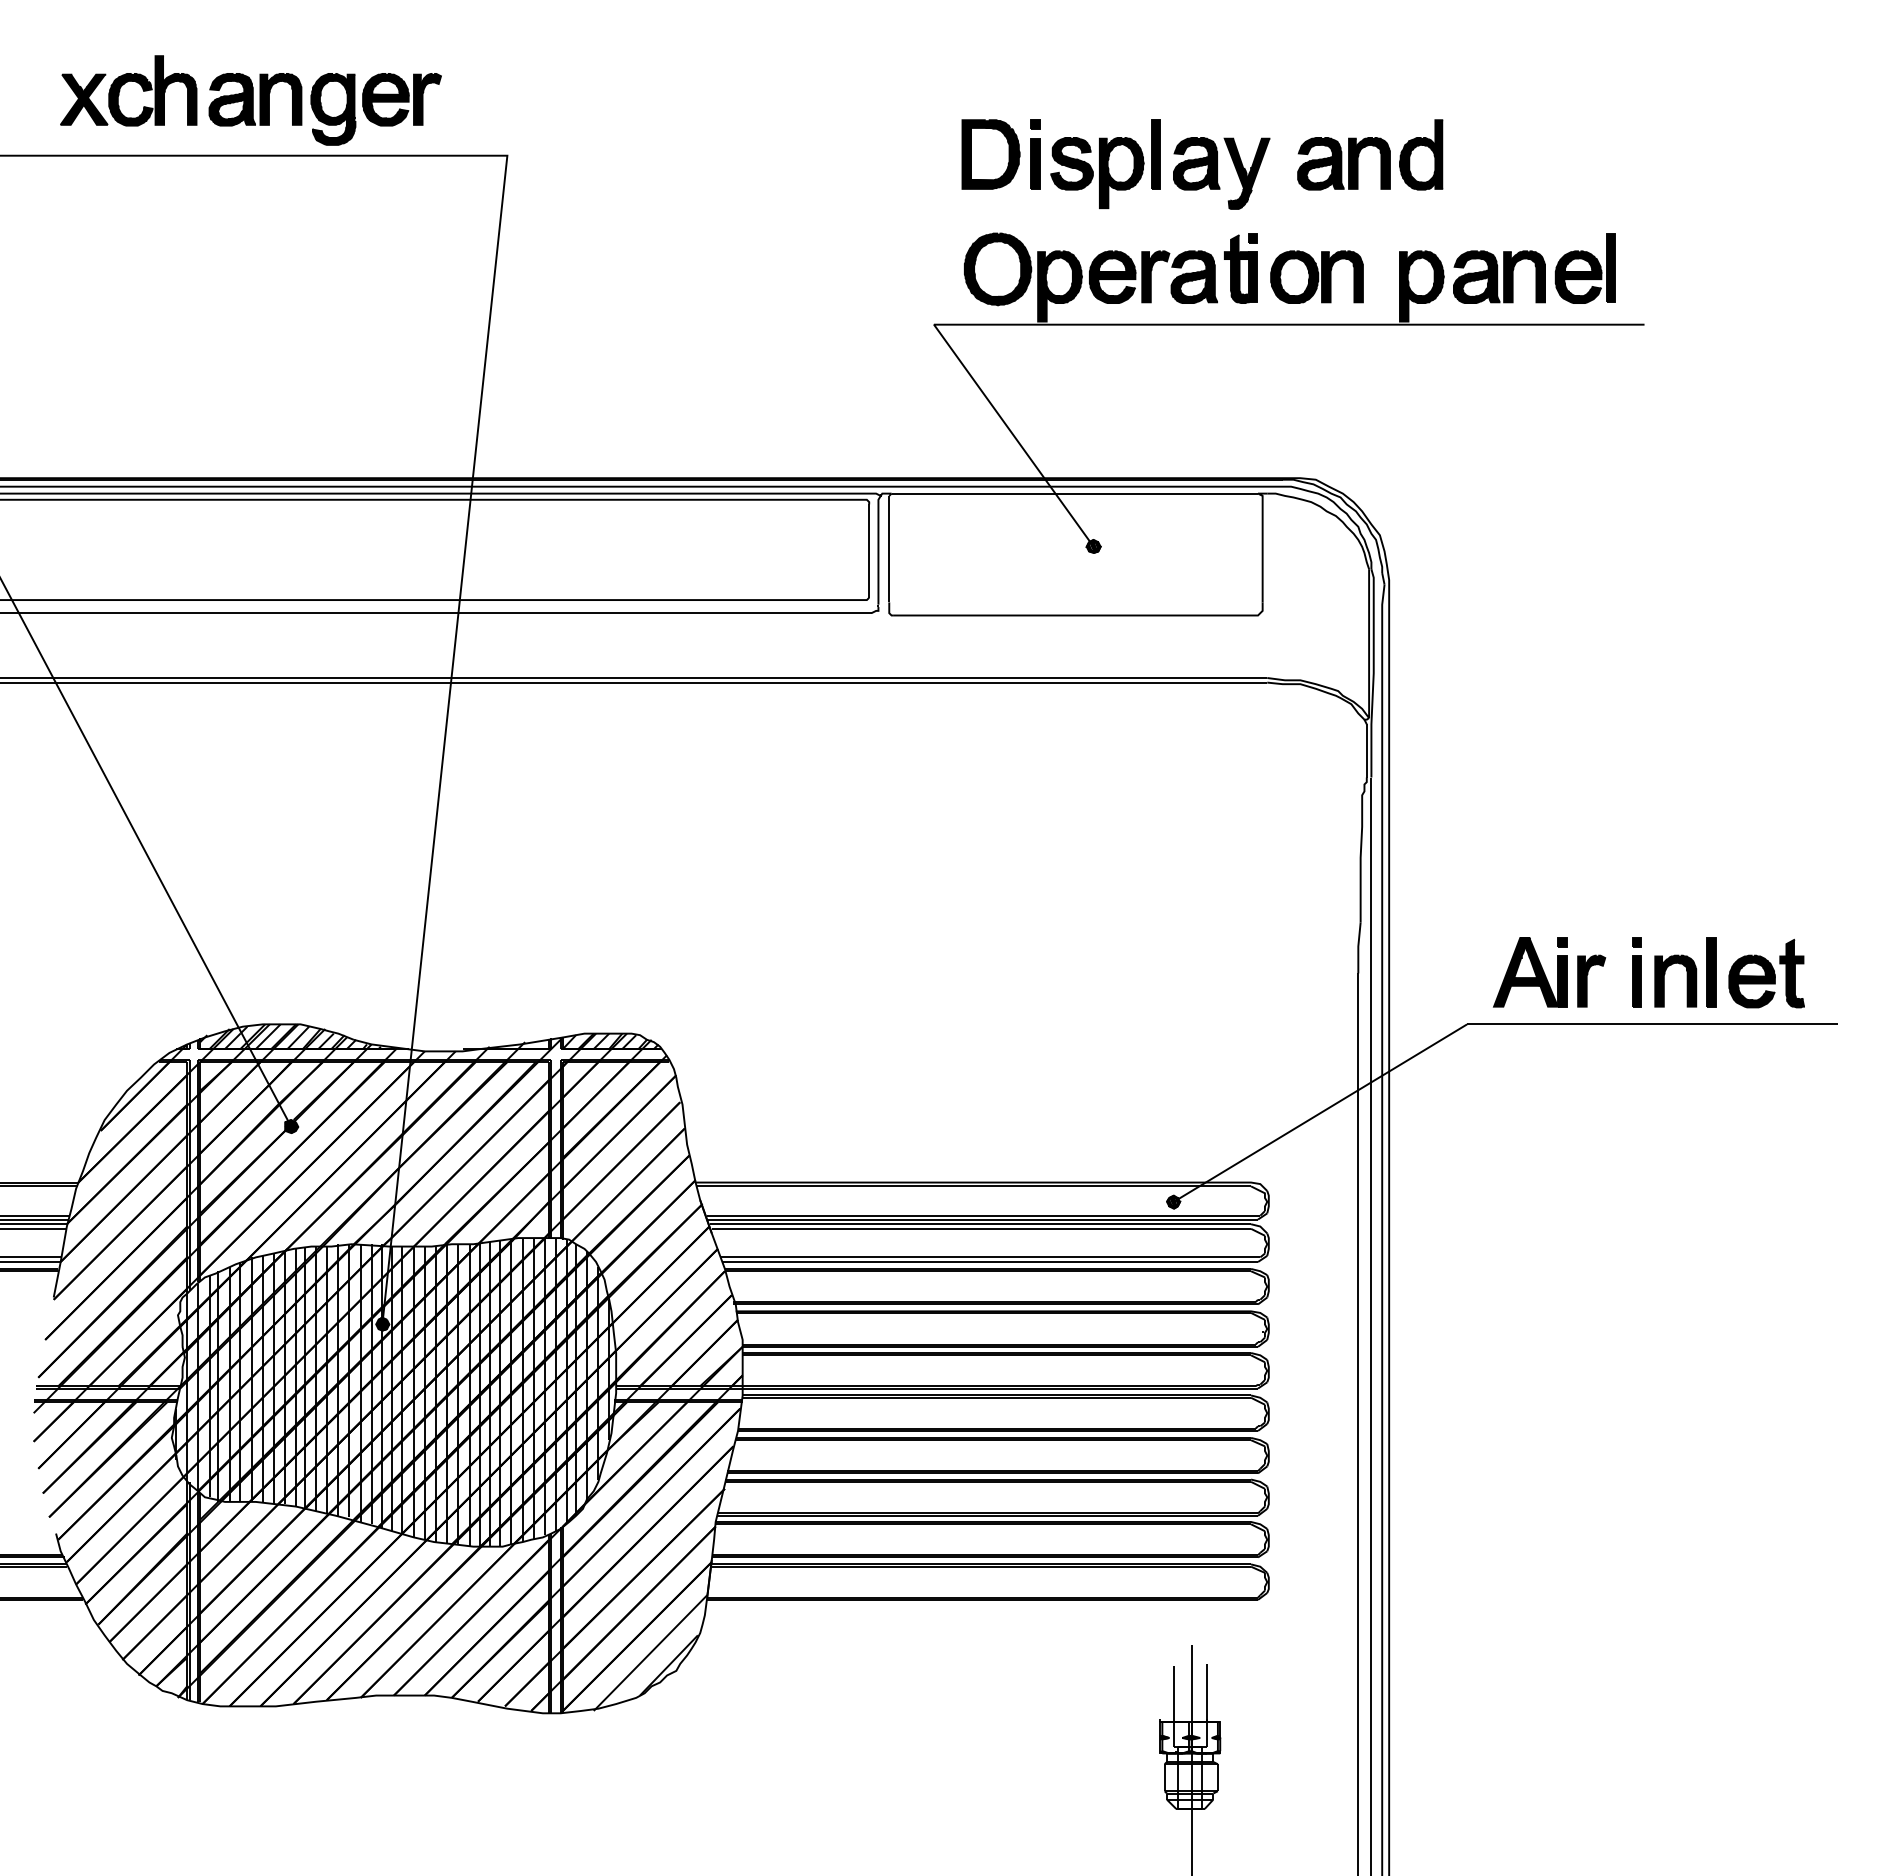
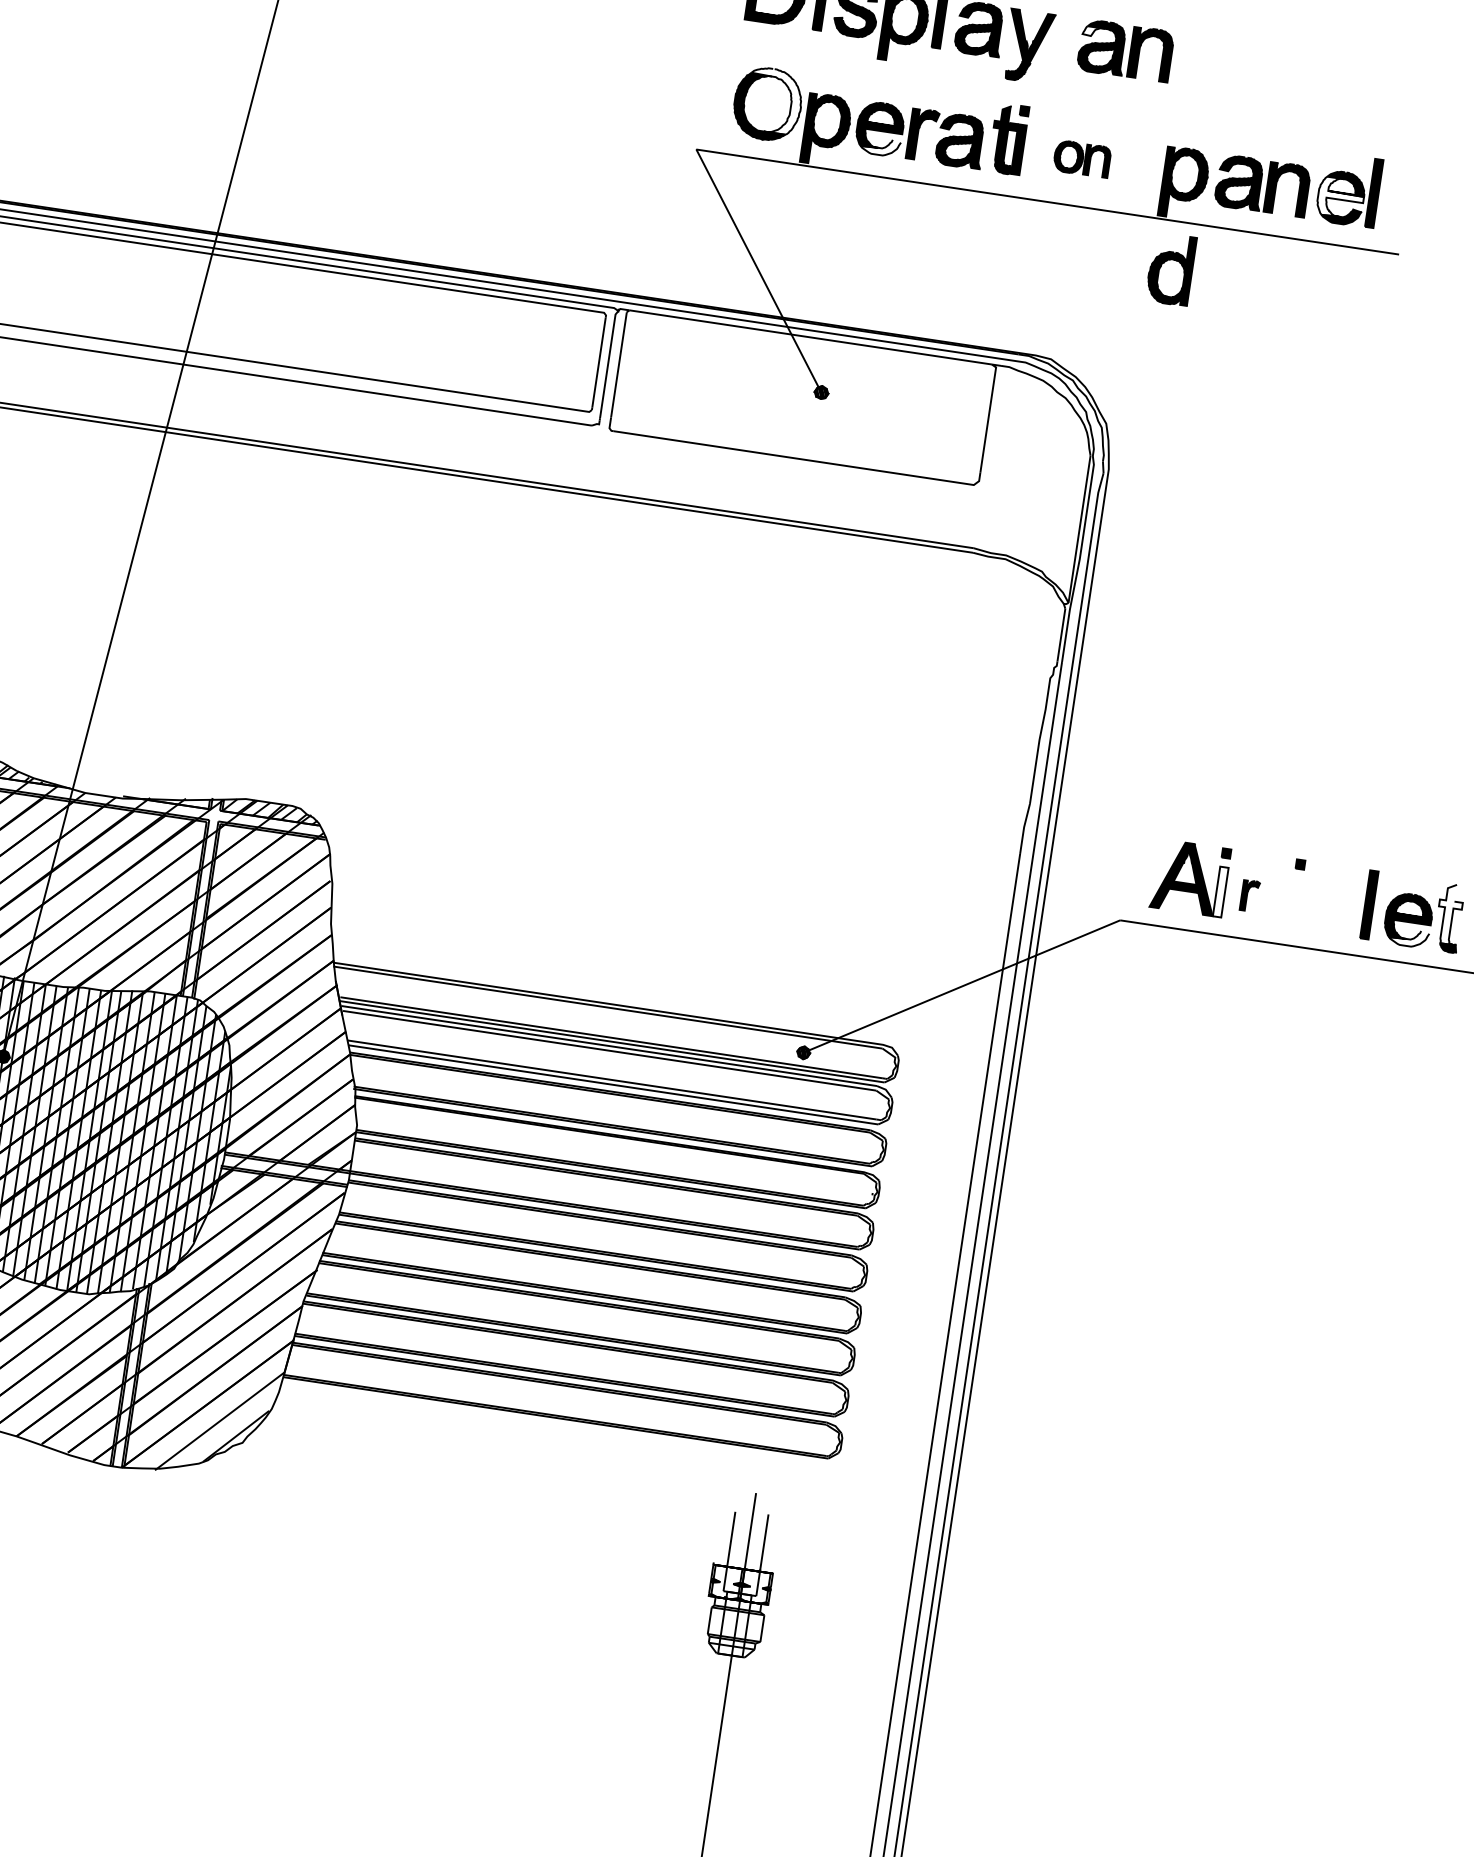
fill: (1309, 149) -> (1093, 31), removed
part: (1421, 154) -> (1171, 268), moved
fill: (1004, 264) -> (775, 100), removed
part: (1316, 276) -> (1081, 158), size x0.6
fill: (1578, 277) -> (1340, 198), removed
fill: (1115, 294) -> (880, 146), removed
fill: (1791, 969) -> (1449, 914), removed
part: (1591, 980) -> (1249, 895), size x0.6
part: (1664, 980) -> (1321, 906), removed
fill: (1562, 981) -> (1220, 892), removed
part: (1636, 981) -> (1294, 902), removed
fill: (1754, 998) -> (1408, 937), removed

